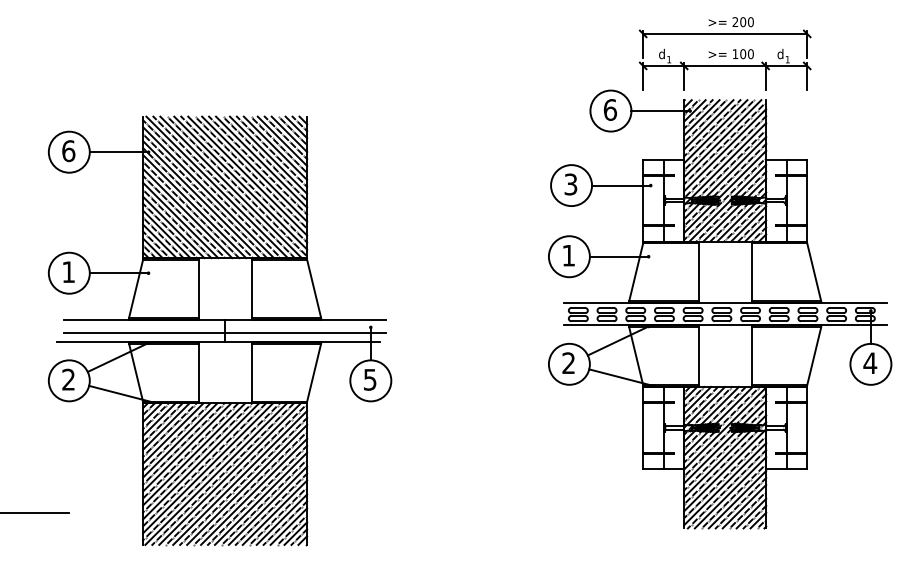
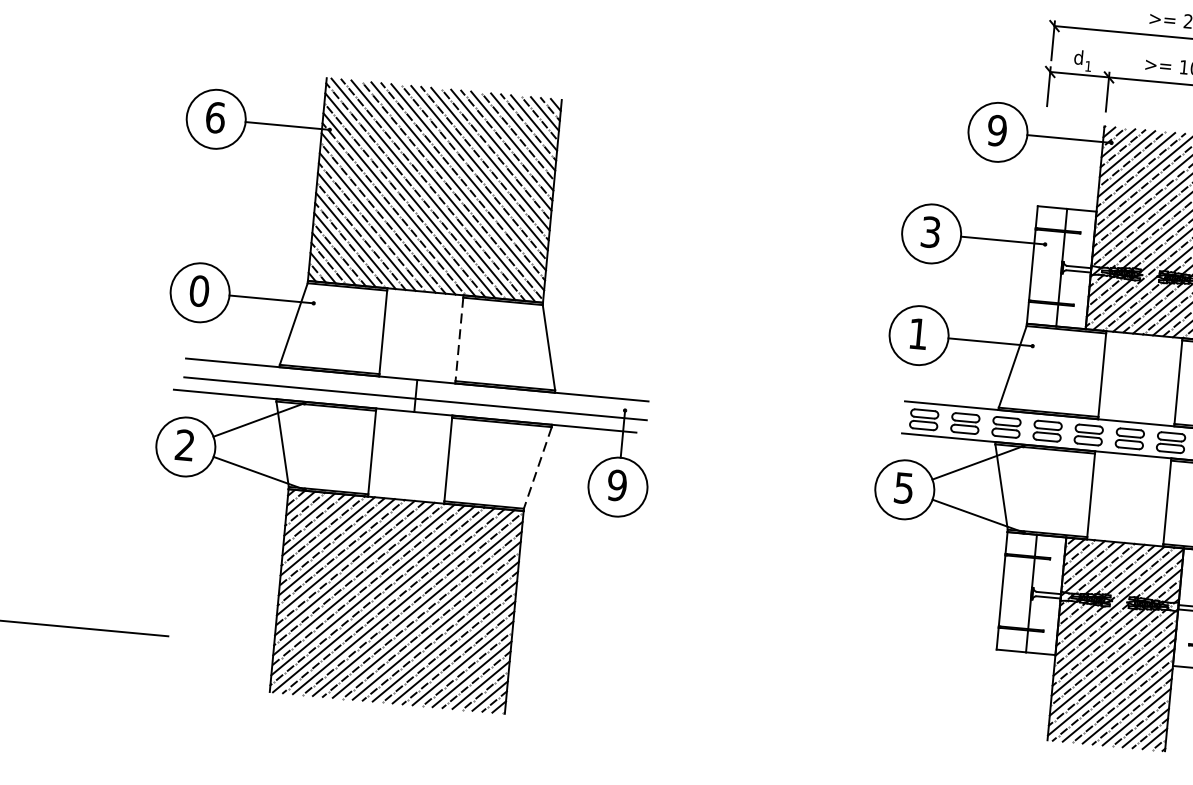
text: (610, 109) -> (997, 130), 6 -> 9
text: (68, 272) -> (199, 291), 1 -> 0
line: (251, 289) -> (459, 340), solid -> dashed
text: (568, 363) -> (903, 488), 2 -> 5
line: (314, 372) -> (538, 467), solid -> dashed
text: (369, 379) -> (616, 485), 5 -> 9

